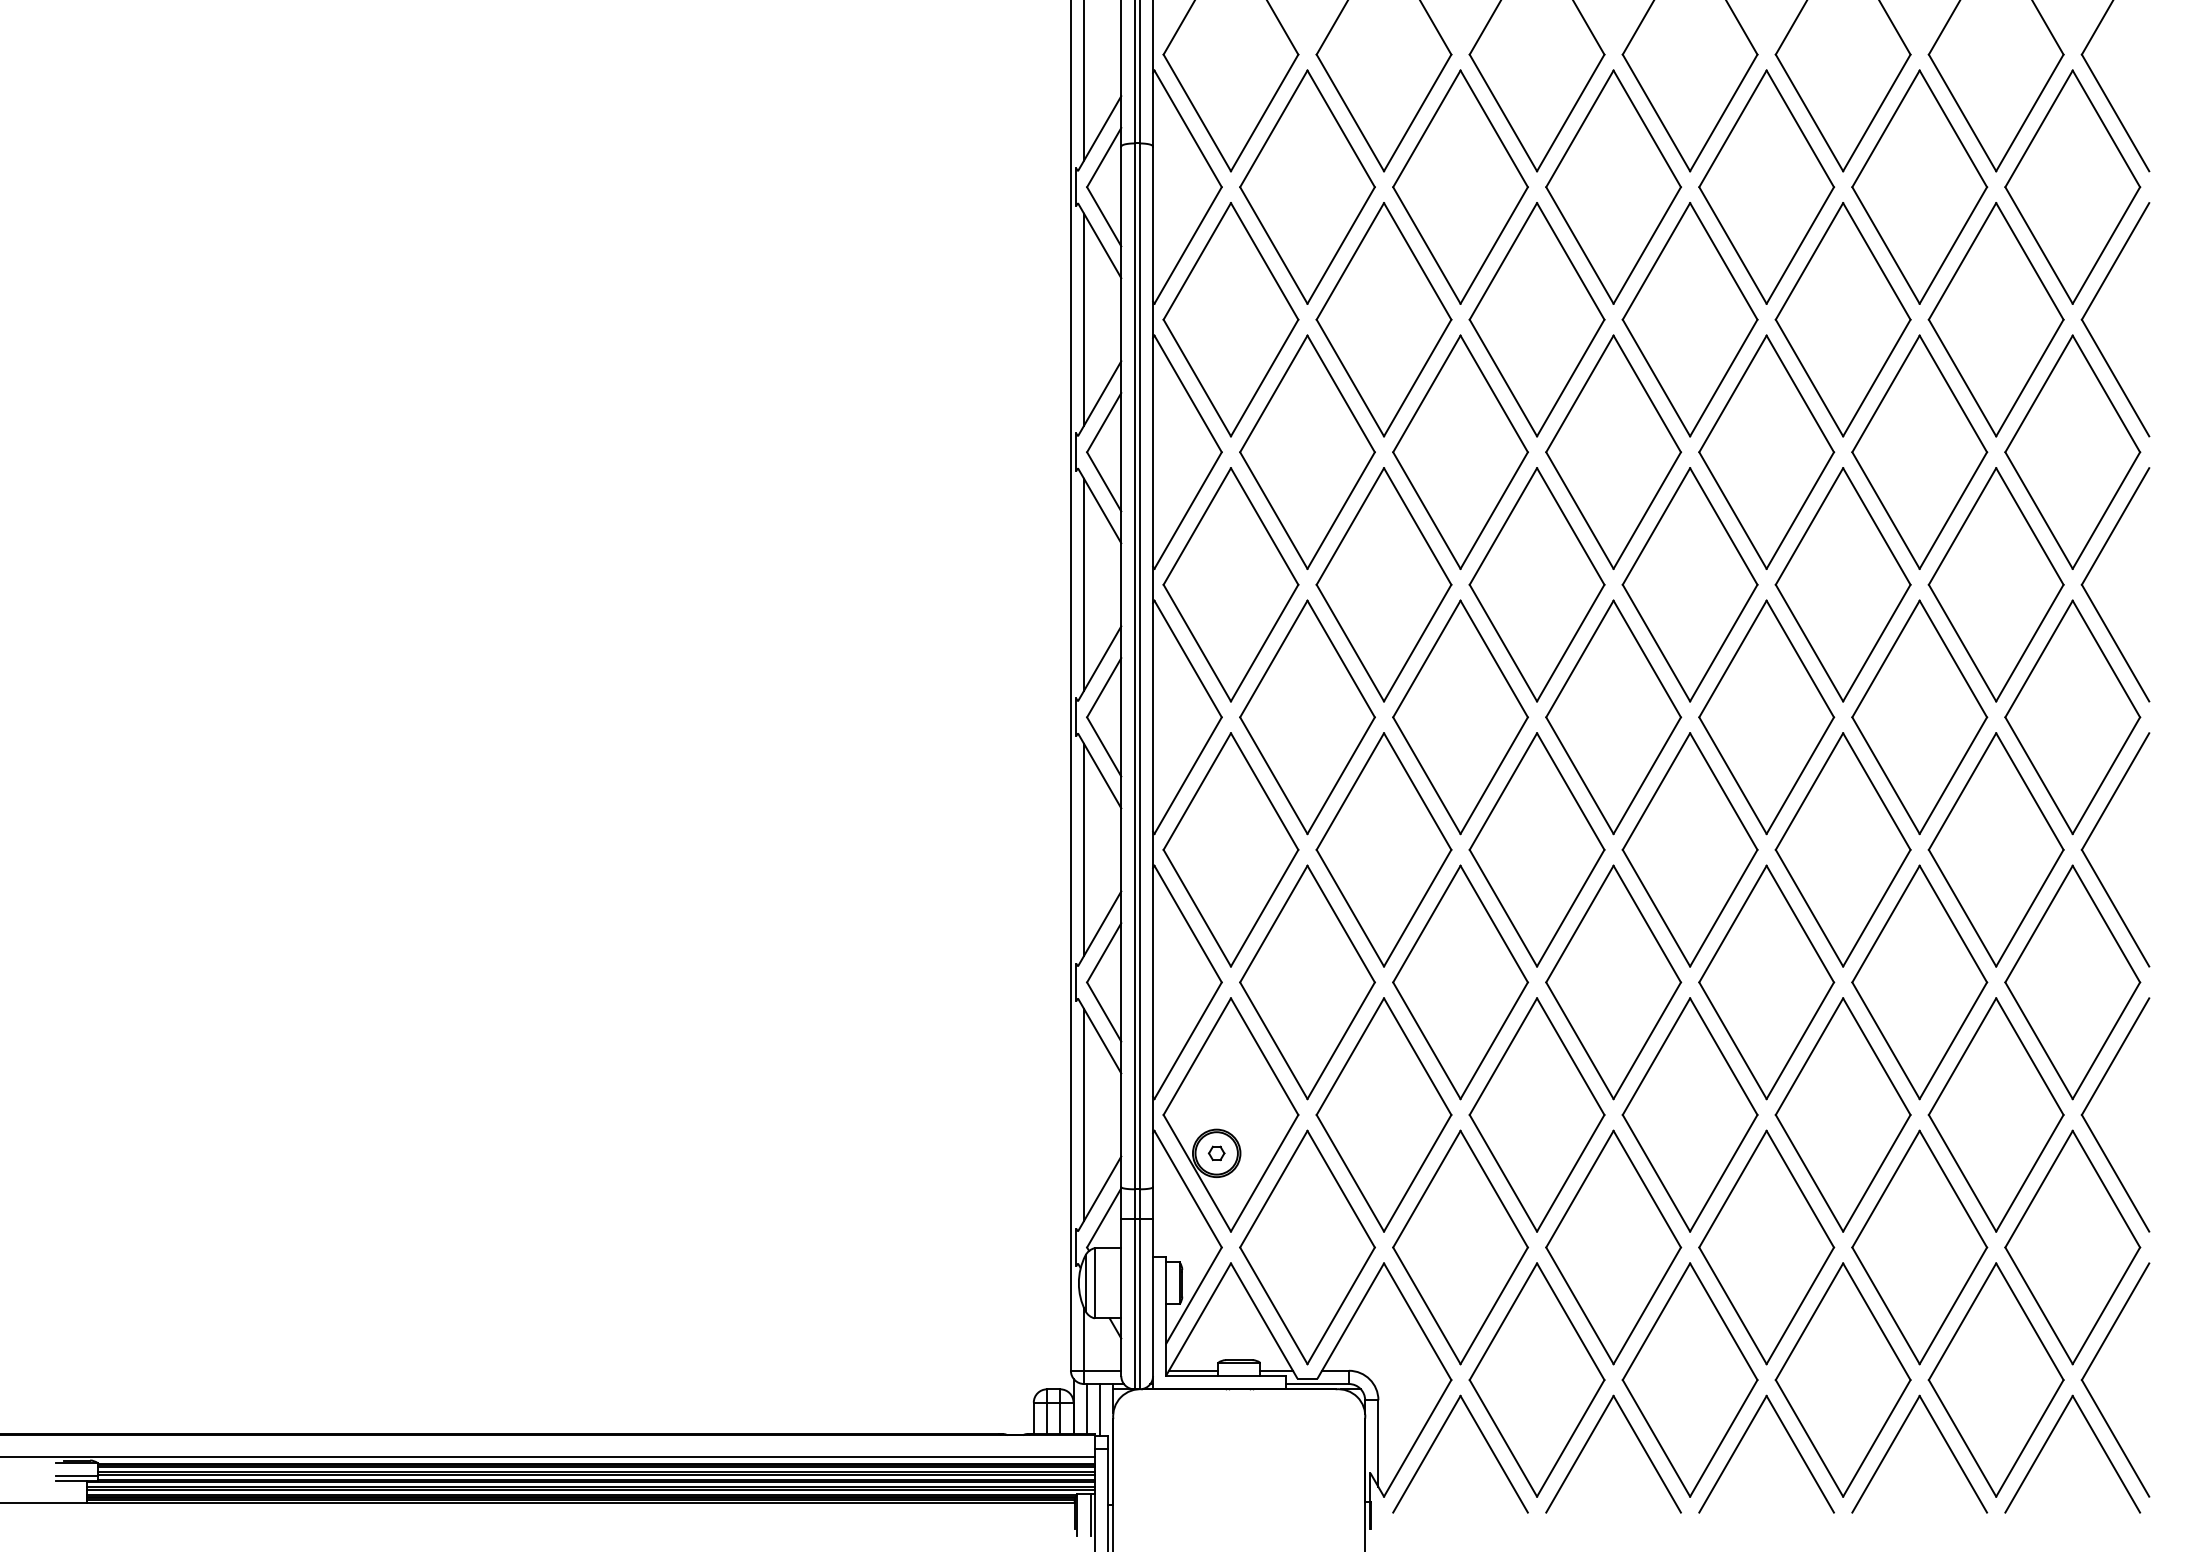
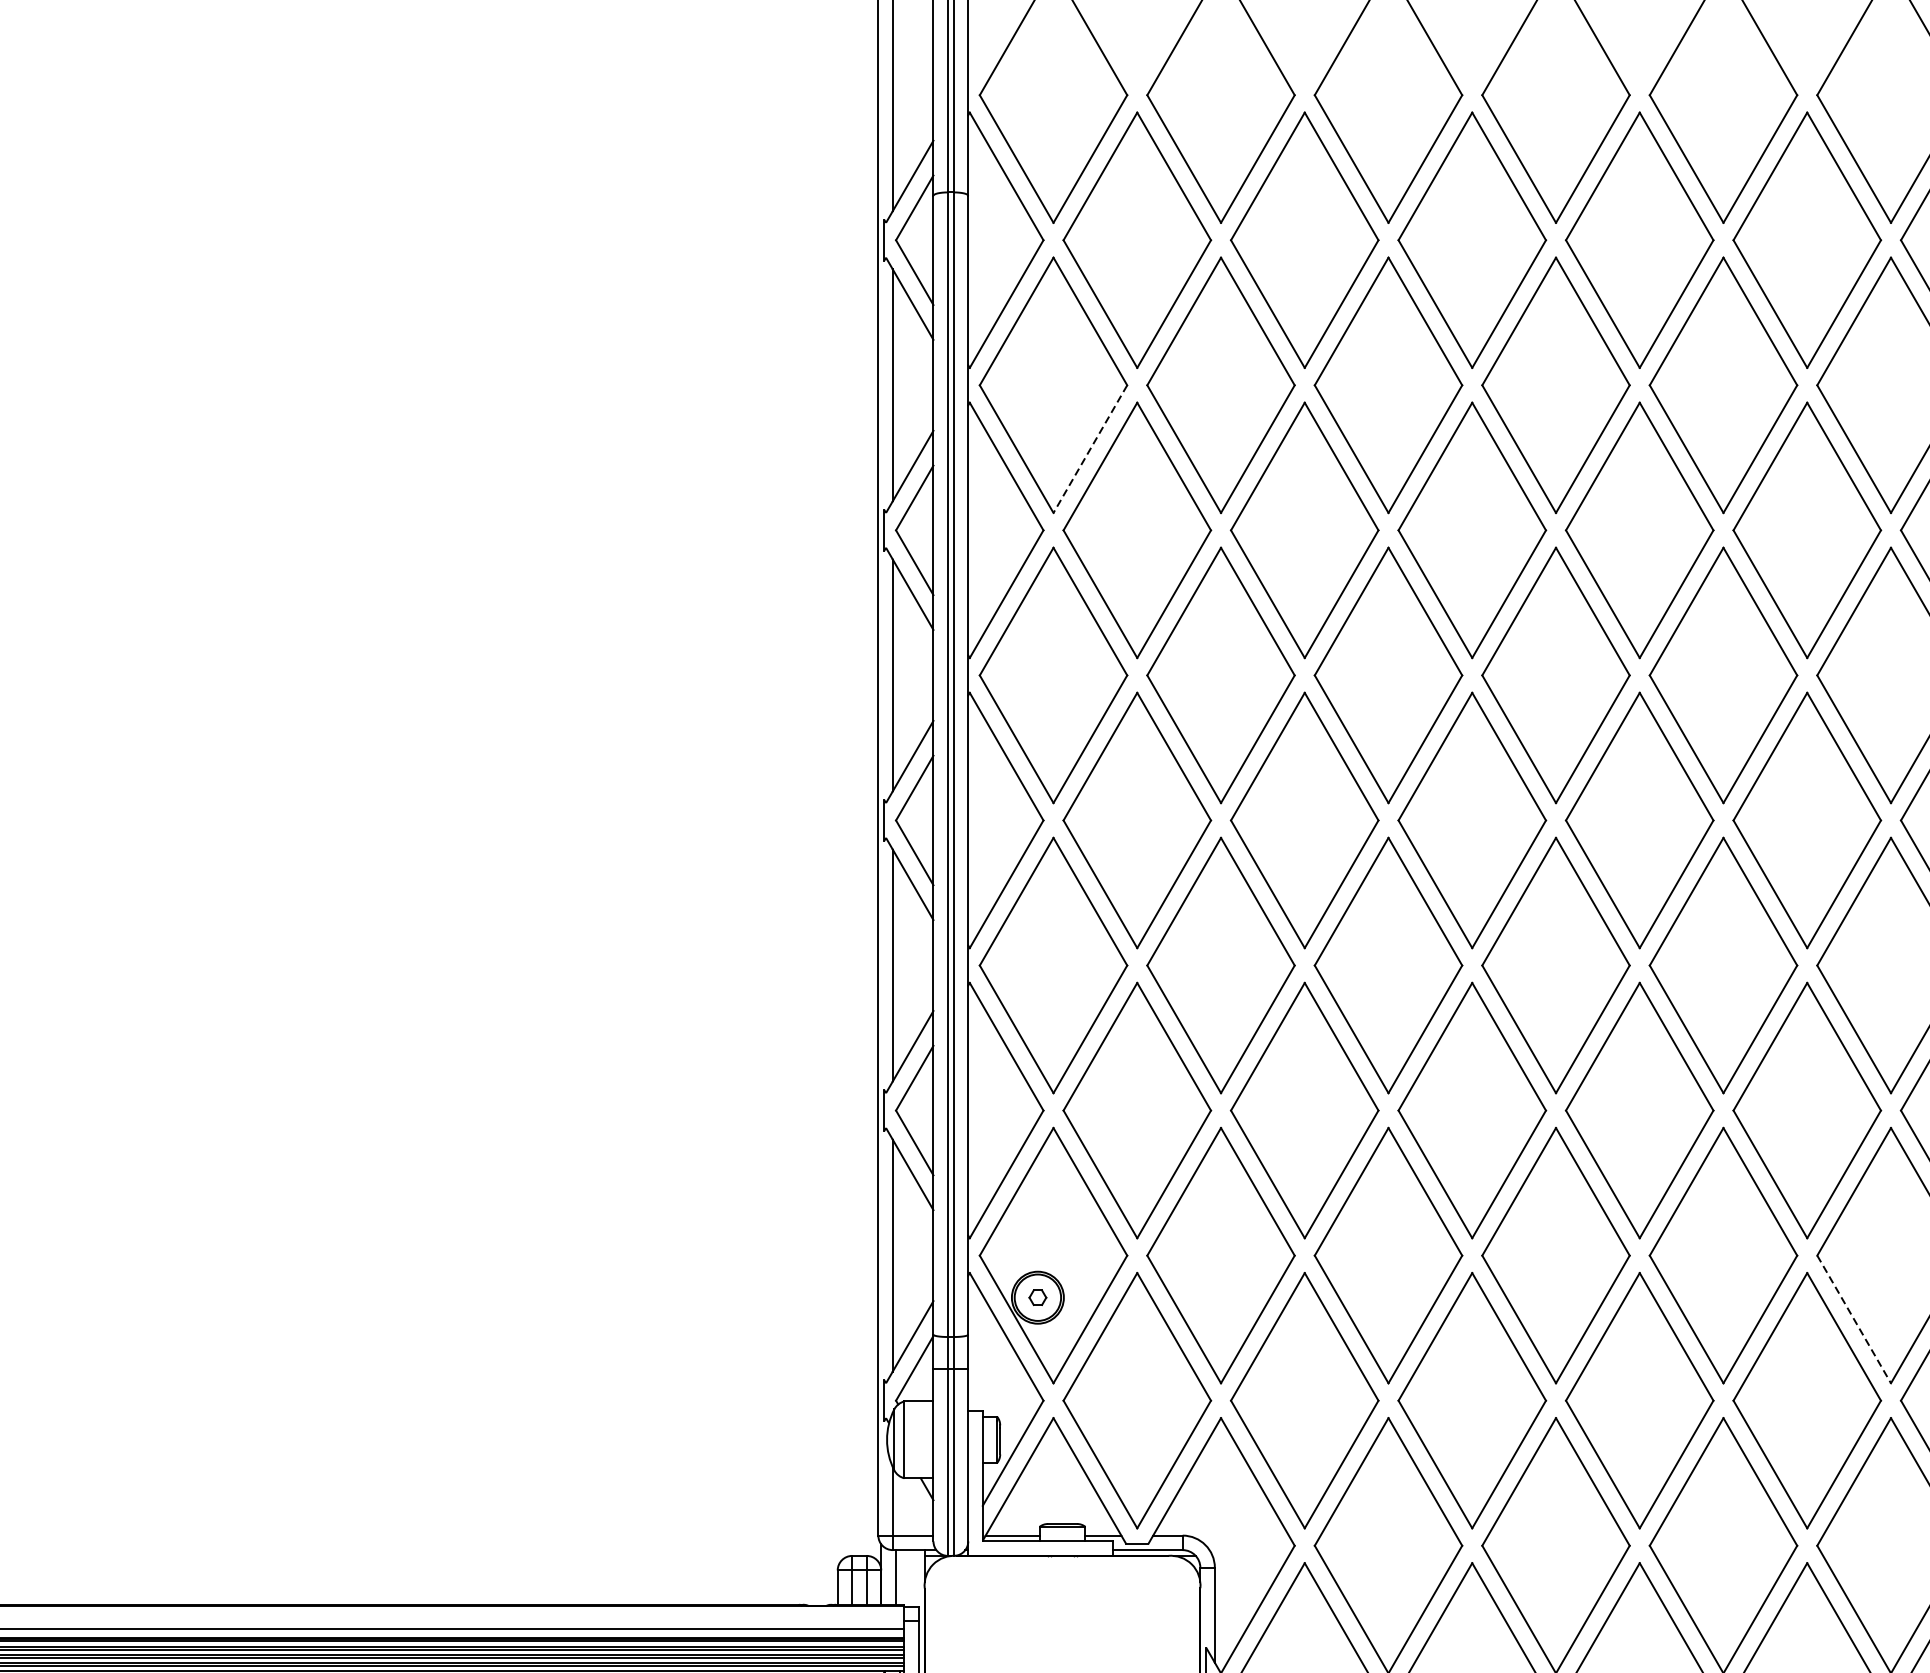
line: (1264, 378) -> (1090, 449), solid -> dashed
line: (1962, 1173) -> (1854, 1319), solid -> dashed
line: (1100, 1409) -> (910, 1577), removed

